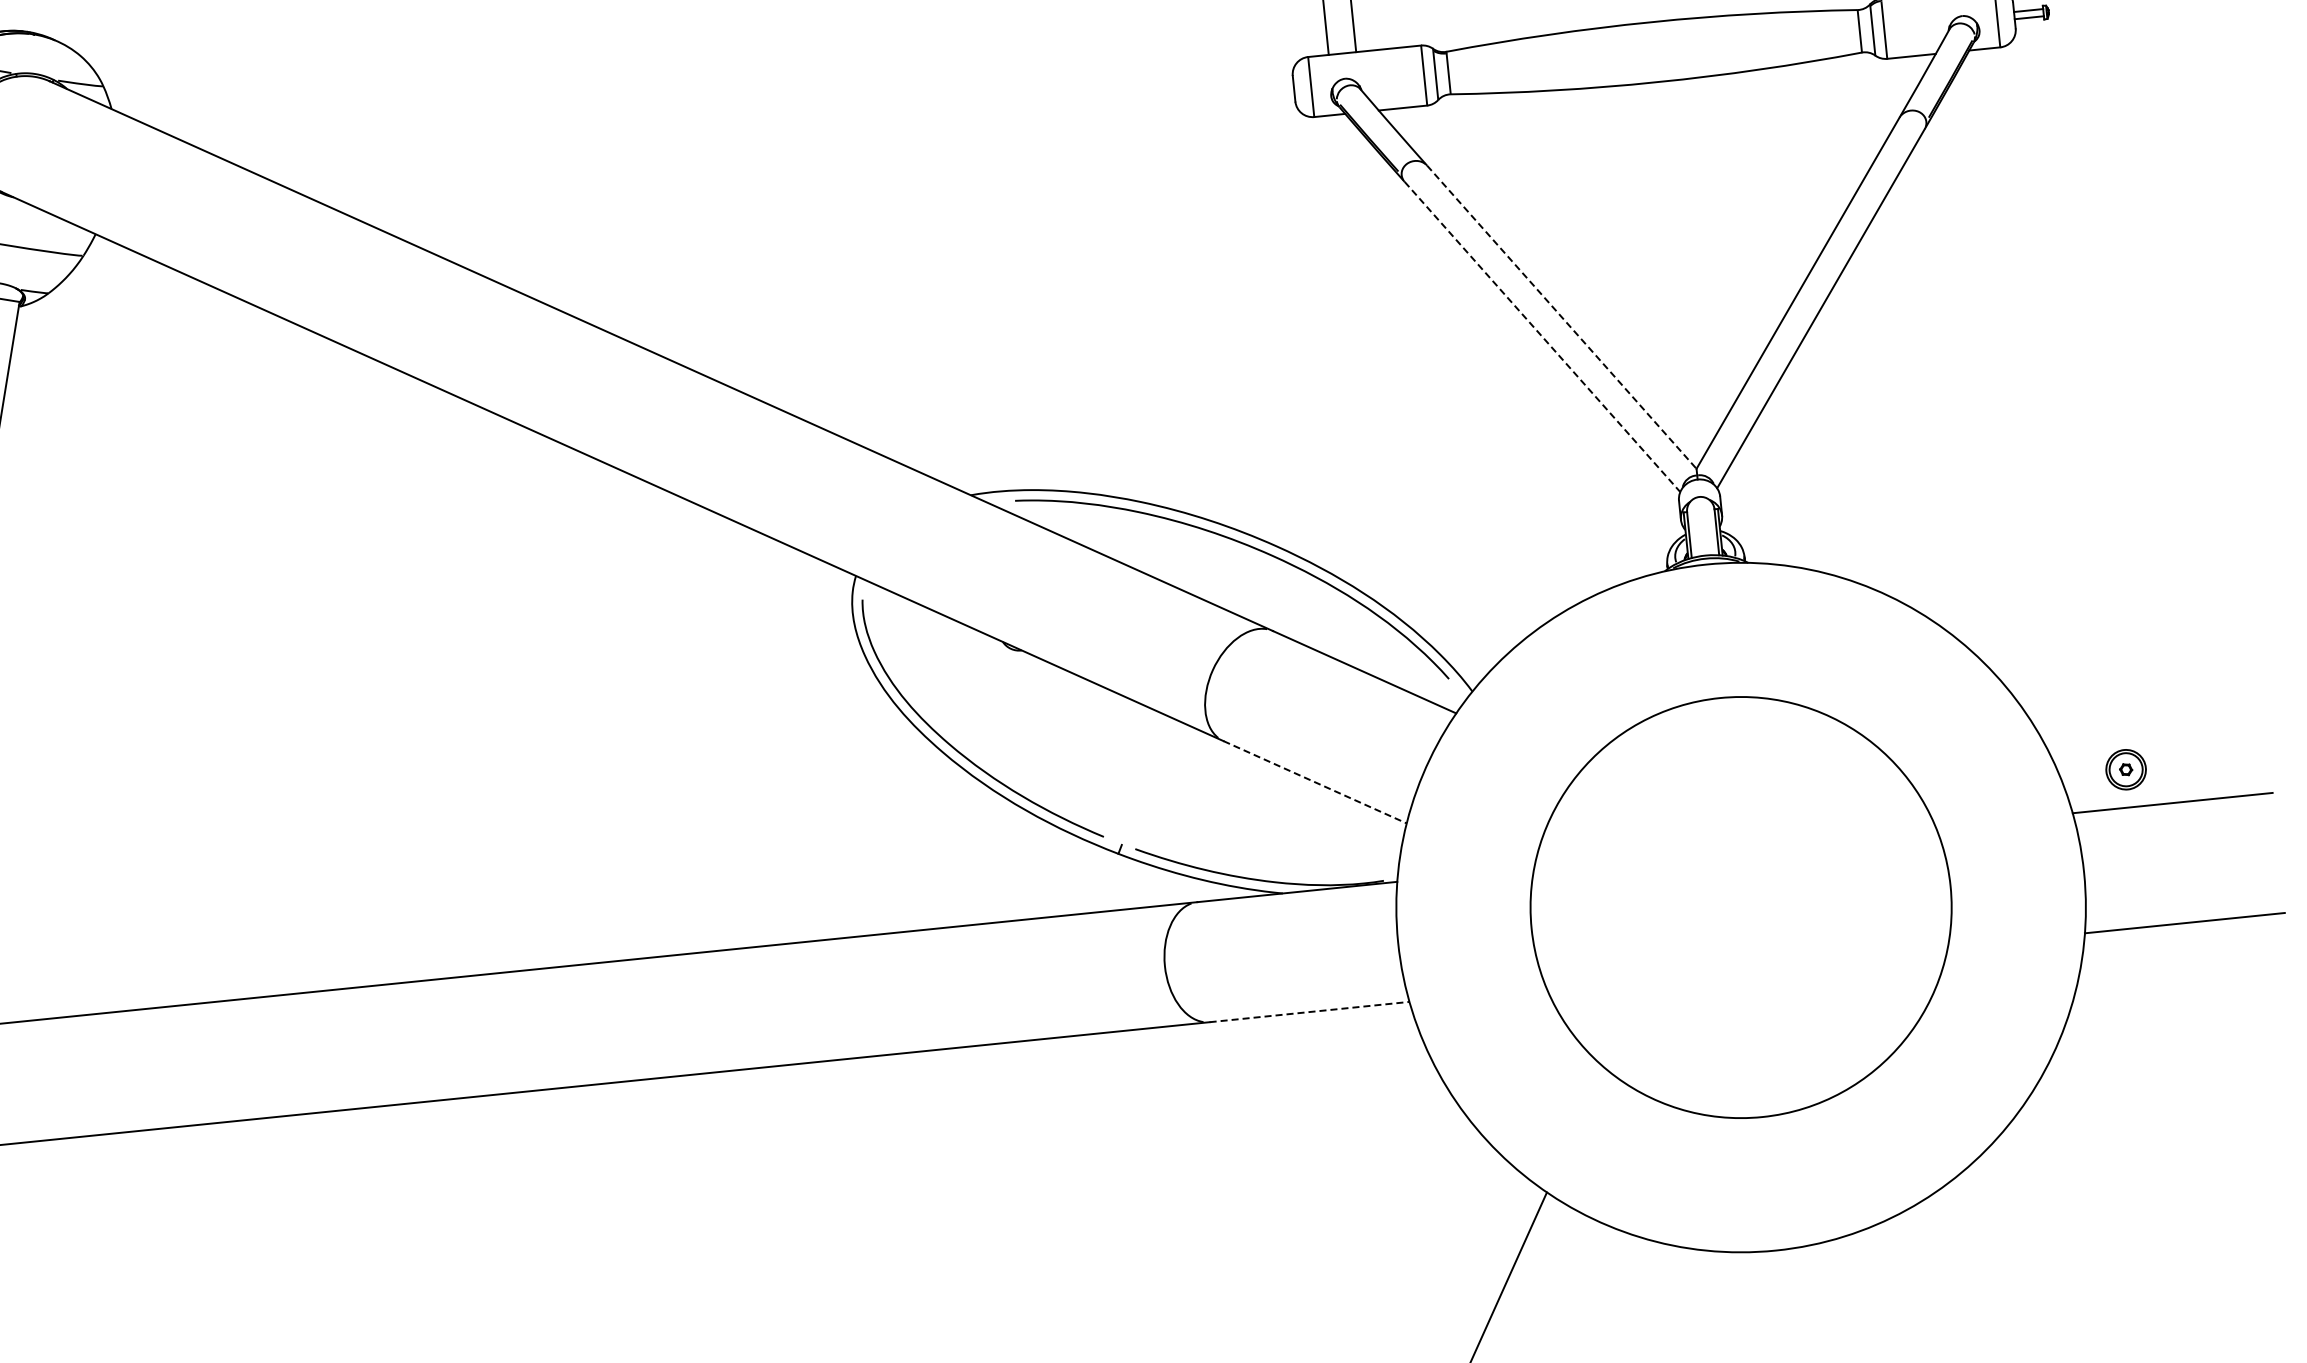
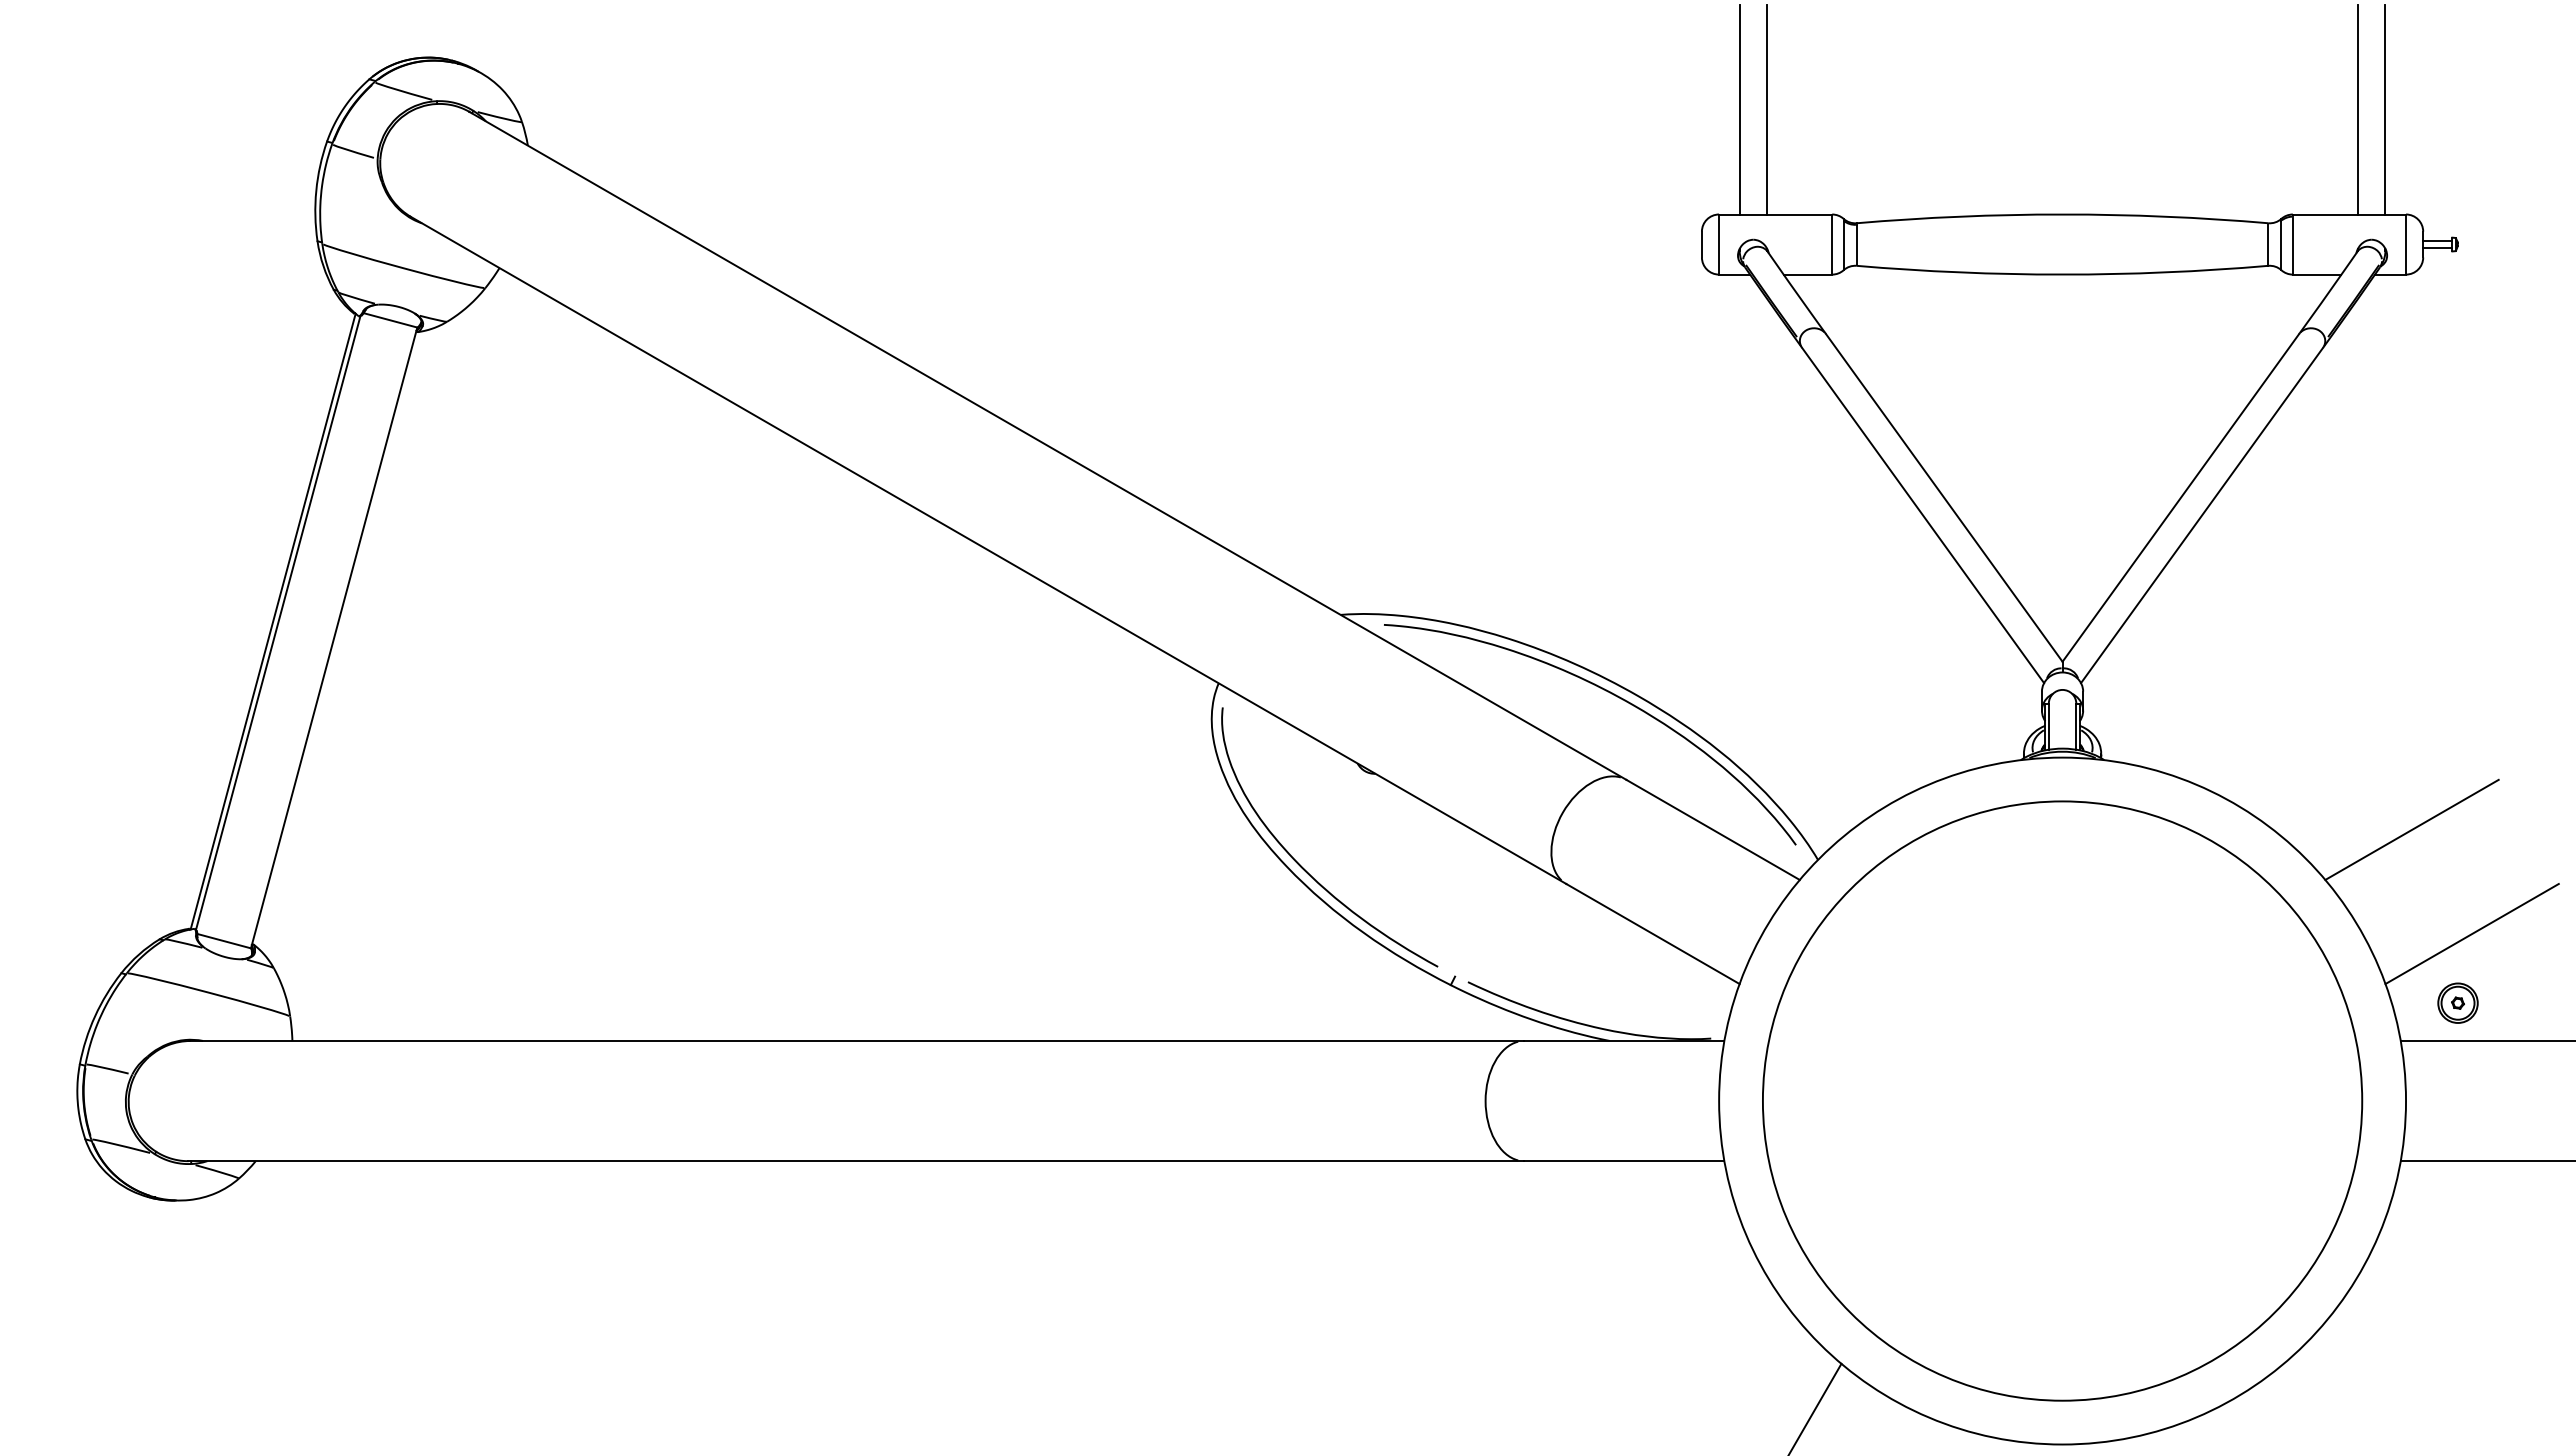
line: (1562, 317) -> (1944, 498), dashed -> solid
line: (1542, 336) -> (1923, 515), dashed -> solid
line: (2062, 600) -> (2411, 829), added
line: (2132, 698) -> (2471, 933), added
line: (1315, 782) -> (1653, 934), dashed -> solid
circle: (1741, 907) -> (2062, 1100), size x1.43
line: (1309, 1012) -> (1624, 1161), dashed -> solid

